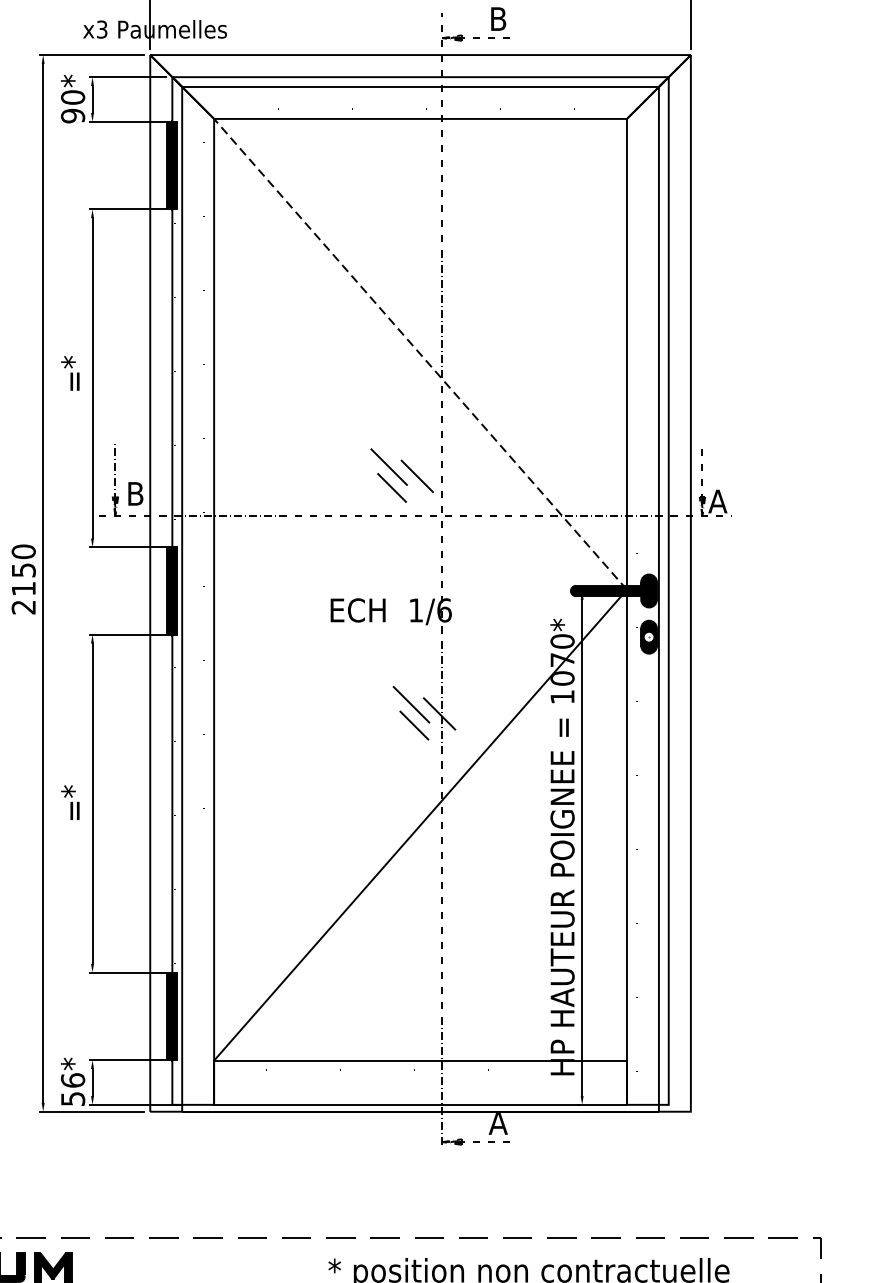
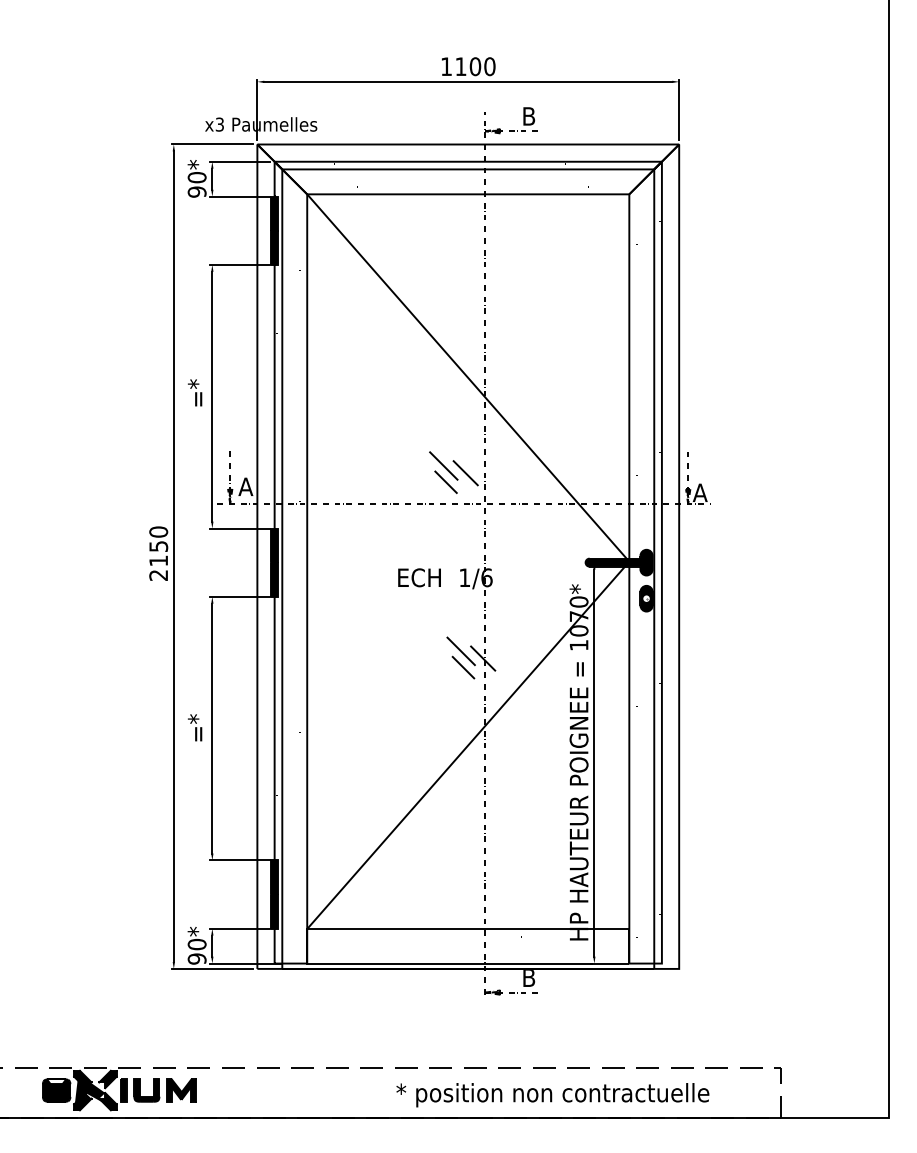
line: (419, 353) -> (467, 377), dashed -> solid
text: (135, 493) -> (245, 486), B -> A
text: (72, 1089) -> (196, 951), 56* -> 90*
text: (497, 1123) -> (528, 978), A -> B

